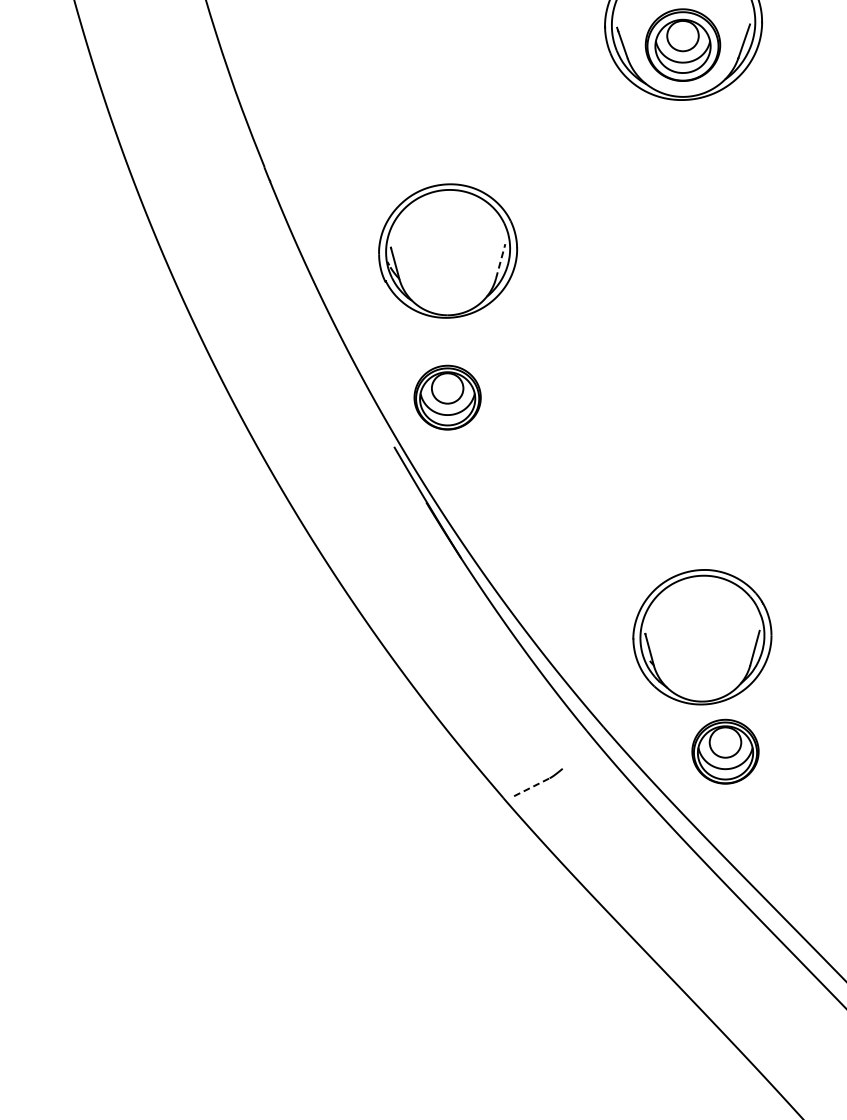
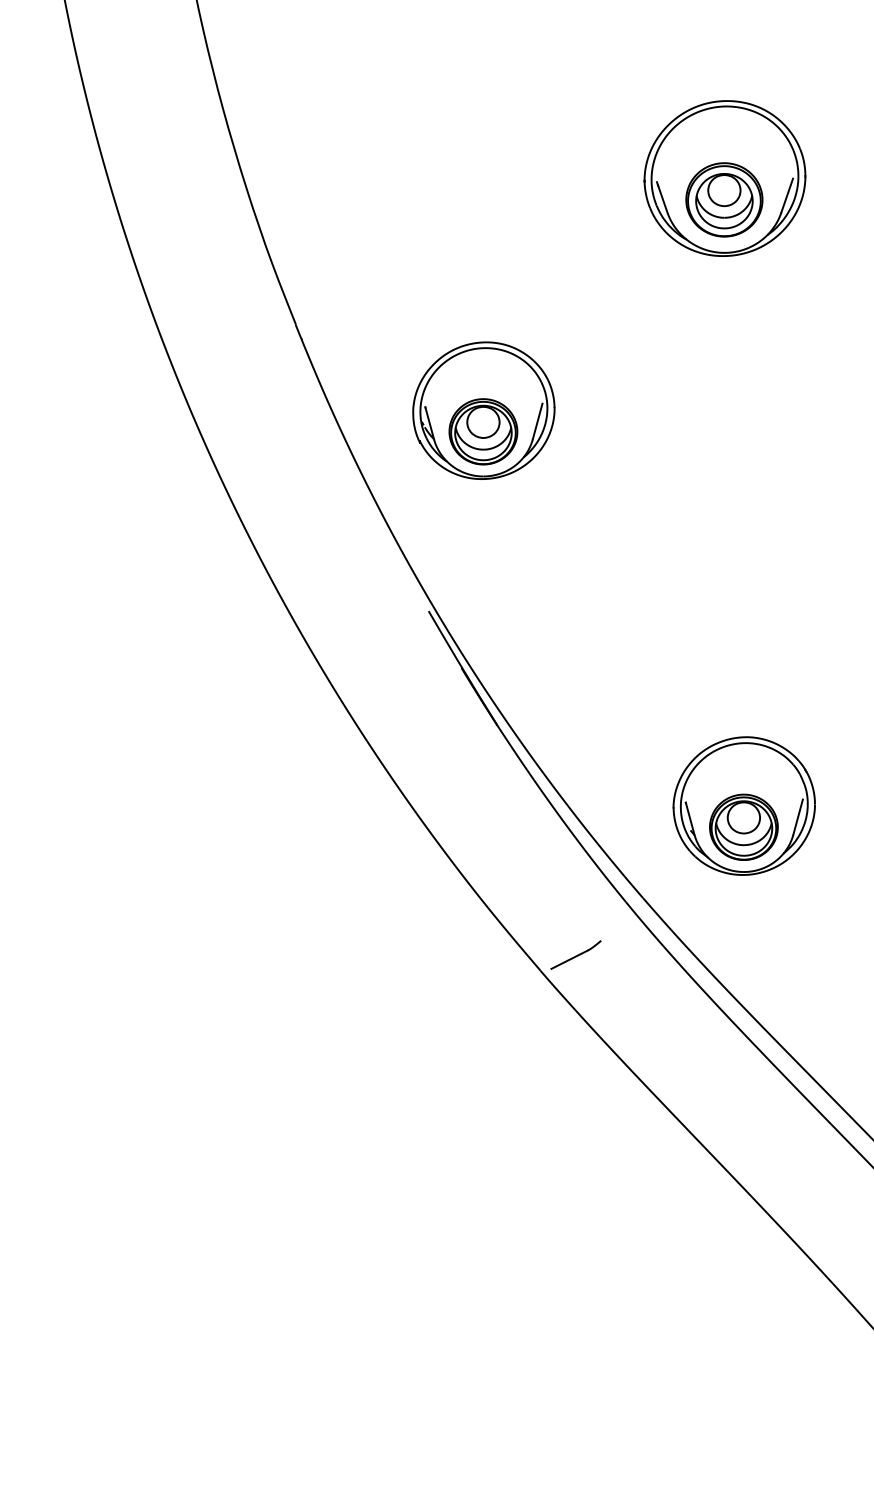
line: (500, 260) -> (537, 420), dashed -> solid
part: (447, 397) -> (483, 431), moved
part: (725, 750) -> (743, 826), moved
line: (532, 787) -> (570, 959), dashed -> solid

